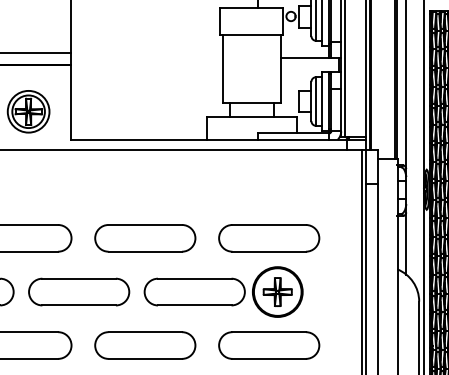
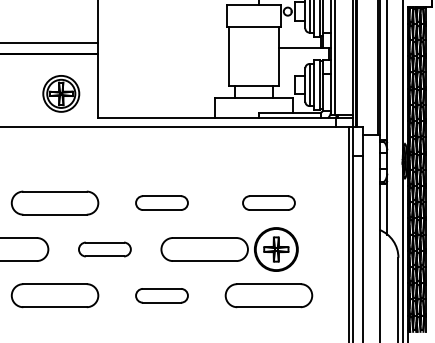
part: (144, 237) -> (161, 202), size x0.6
part: (268, 237) -> (268, 202), size x0.6
part: (78, 292) -> (104, 249), size x0.6
part: (144, 345) -> (161, 295), size x0.6

